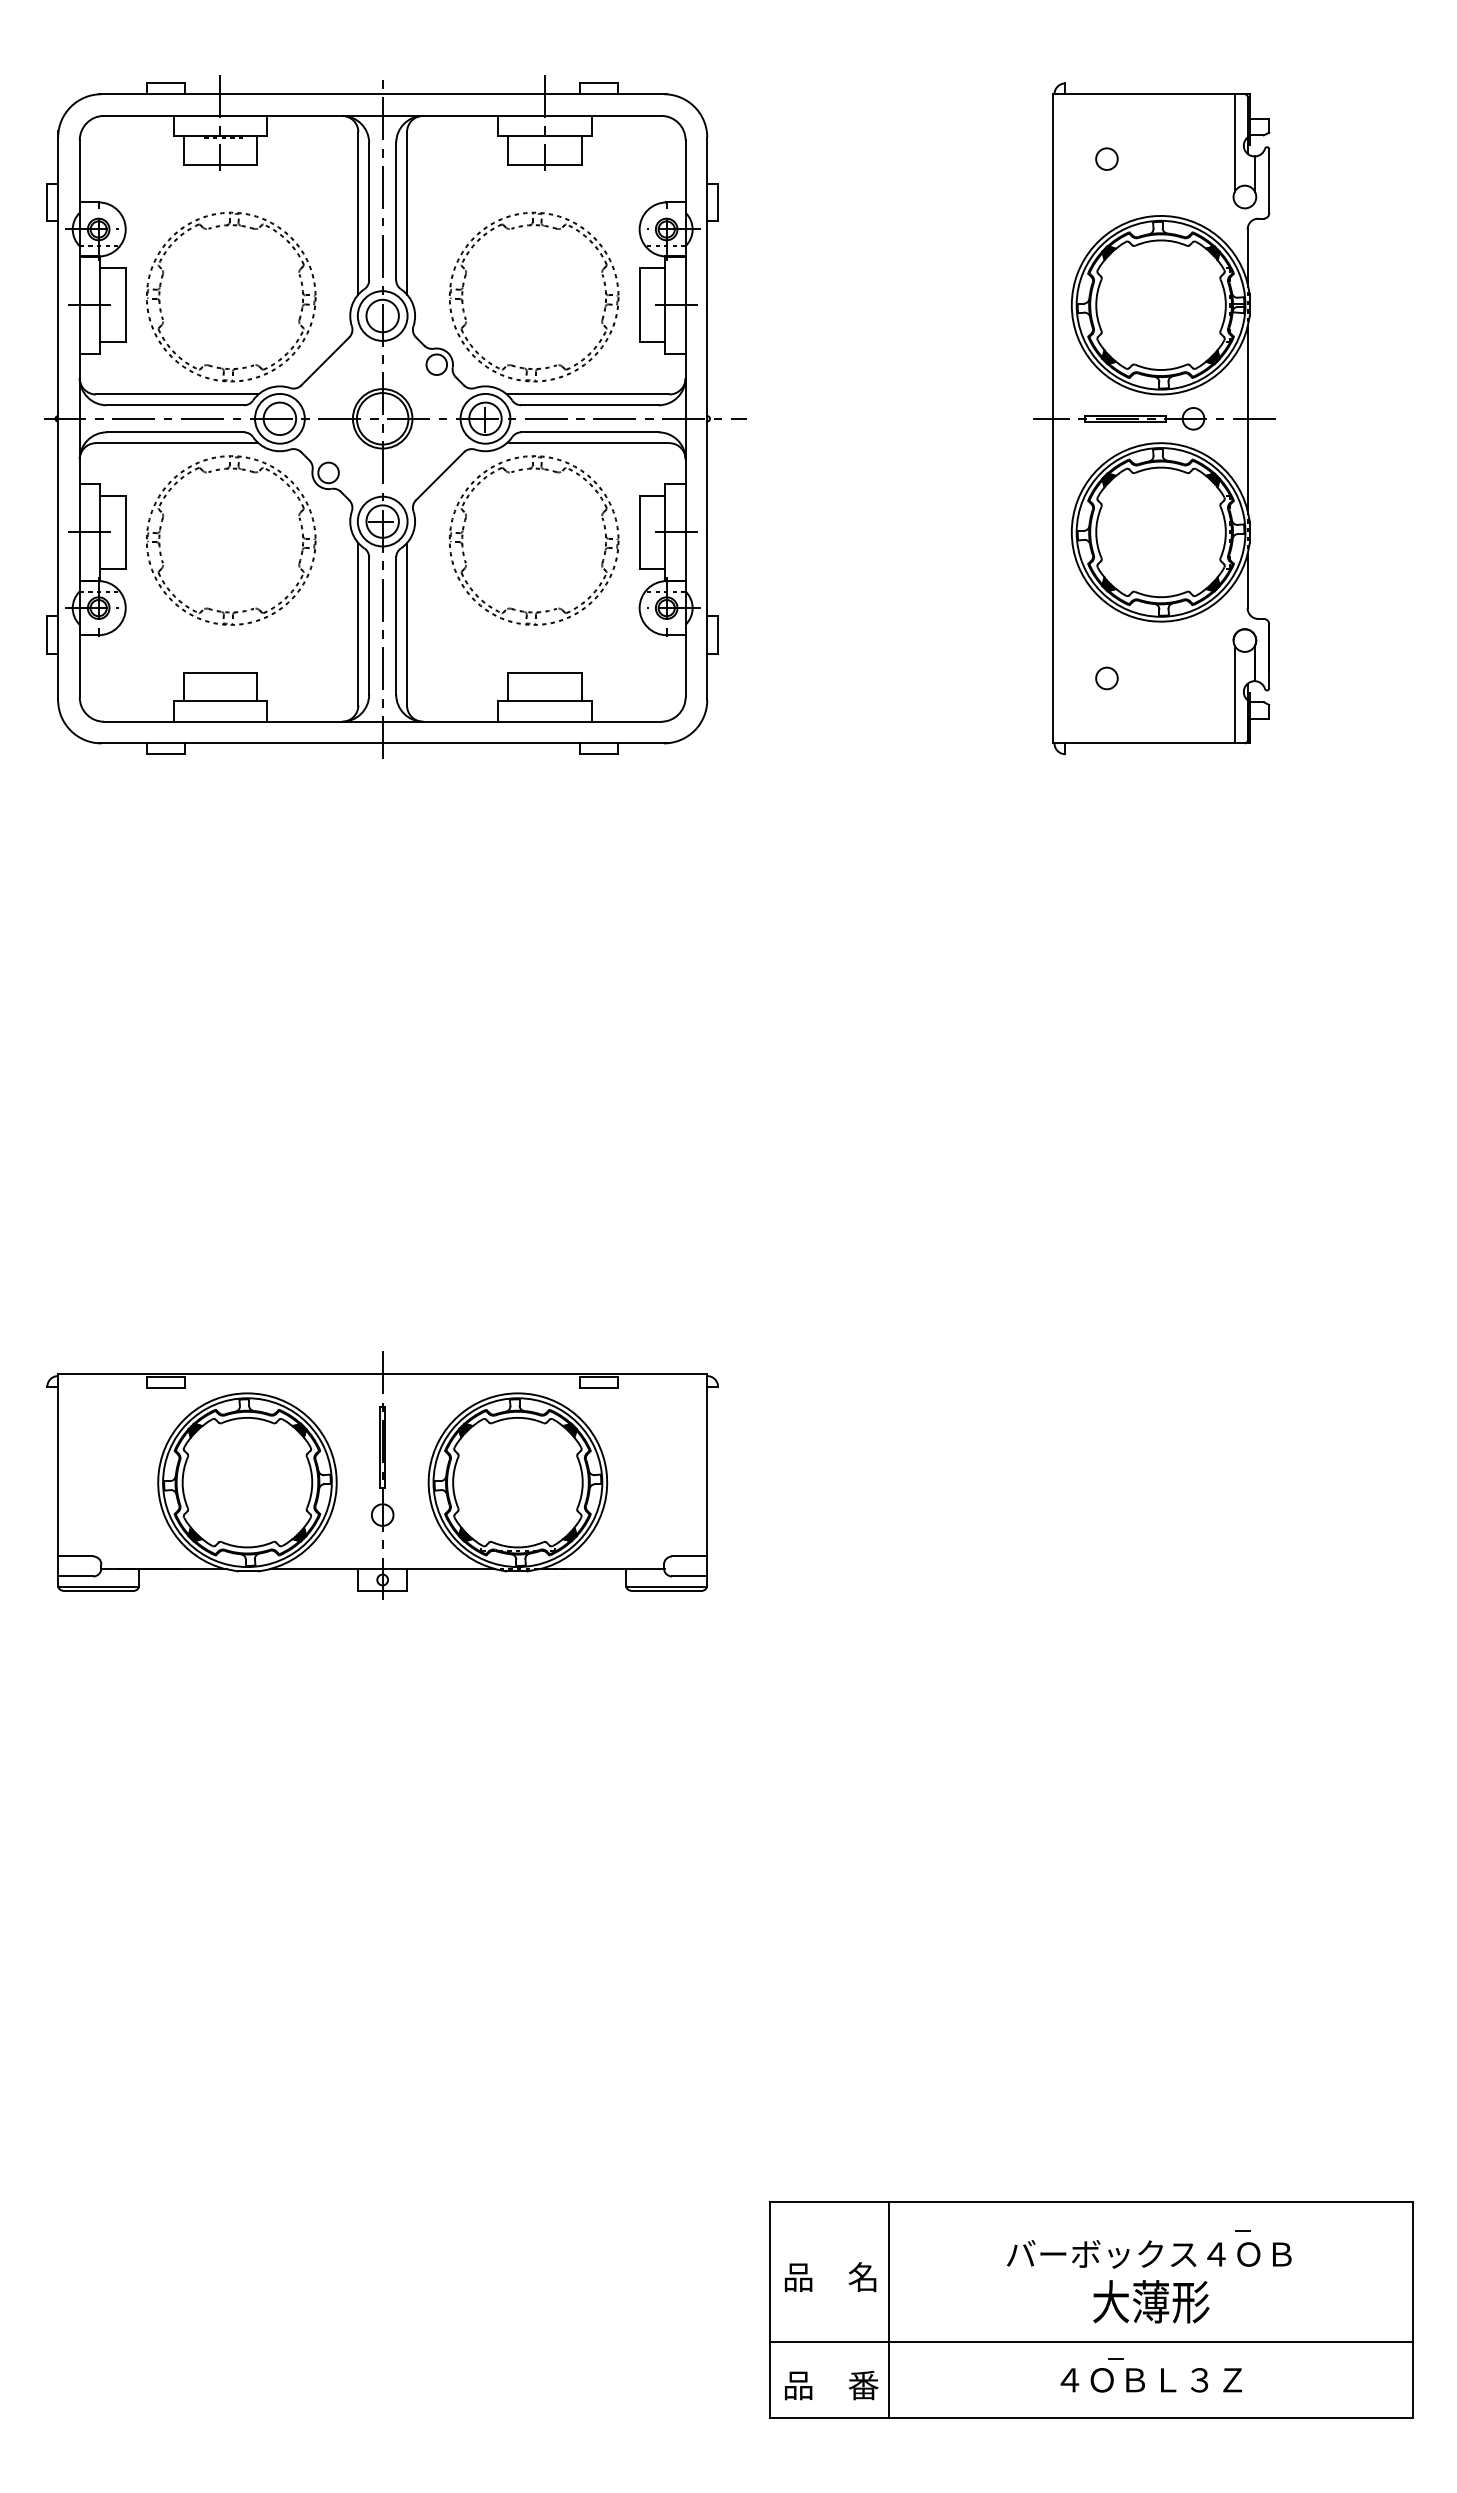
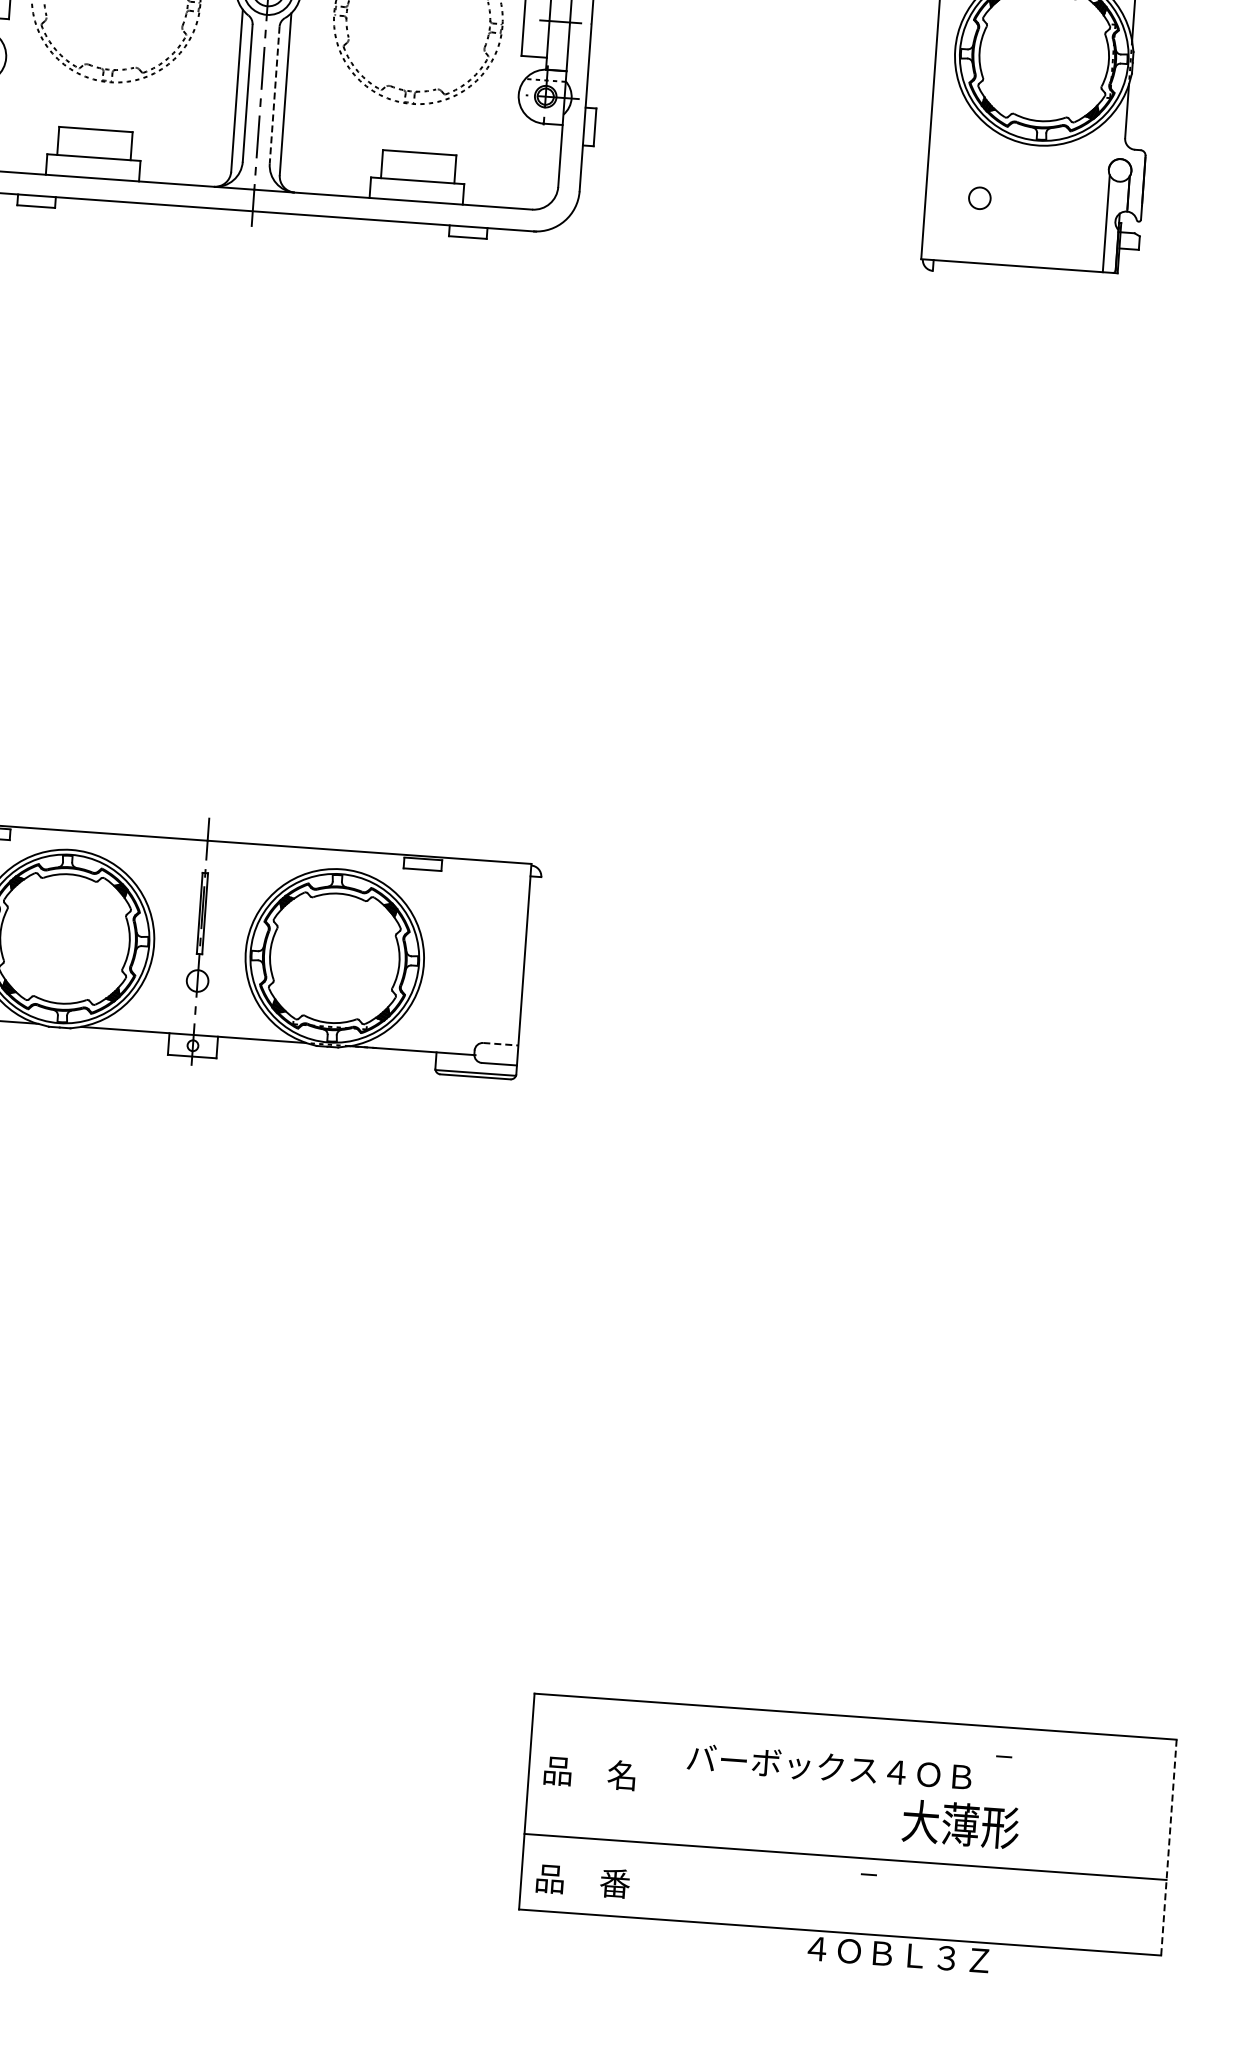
line: (396, 626) -> (274, 95), solid -> dashed
line: (689, 1556) -> (500, 1044), solid -> dashed
text: (1148, 2254) -> (828, 1767), moved
text: (1151, 2301) -> (961, 1824), moved
line: (888, 2309) -> (645, 1809), removed
line: (1413, 2310) -> (1168, 1848), solid -> dashed
text: (1150, 2380) -> (897, 1954), moved

